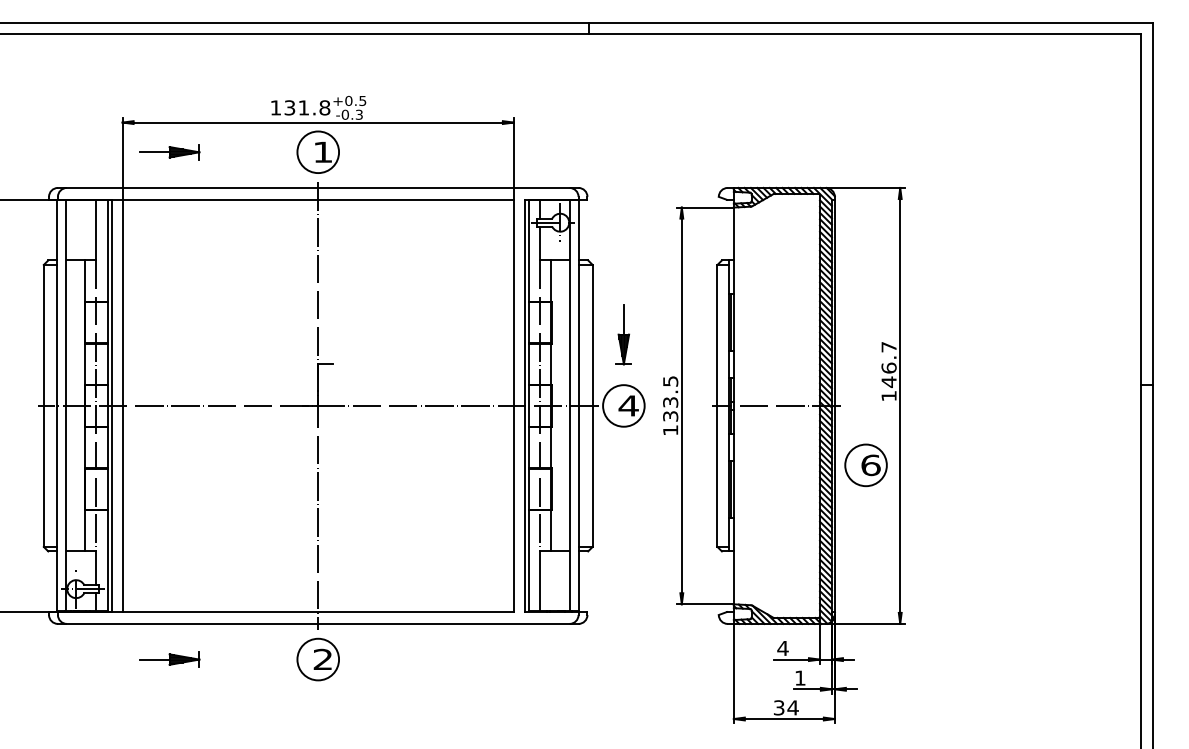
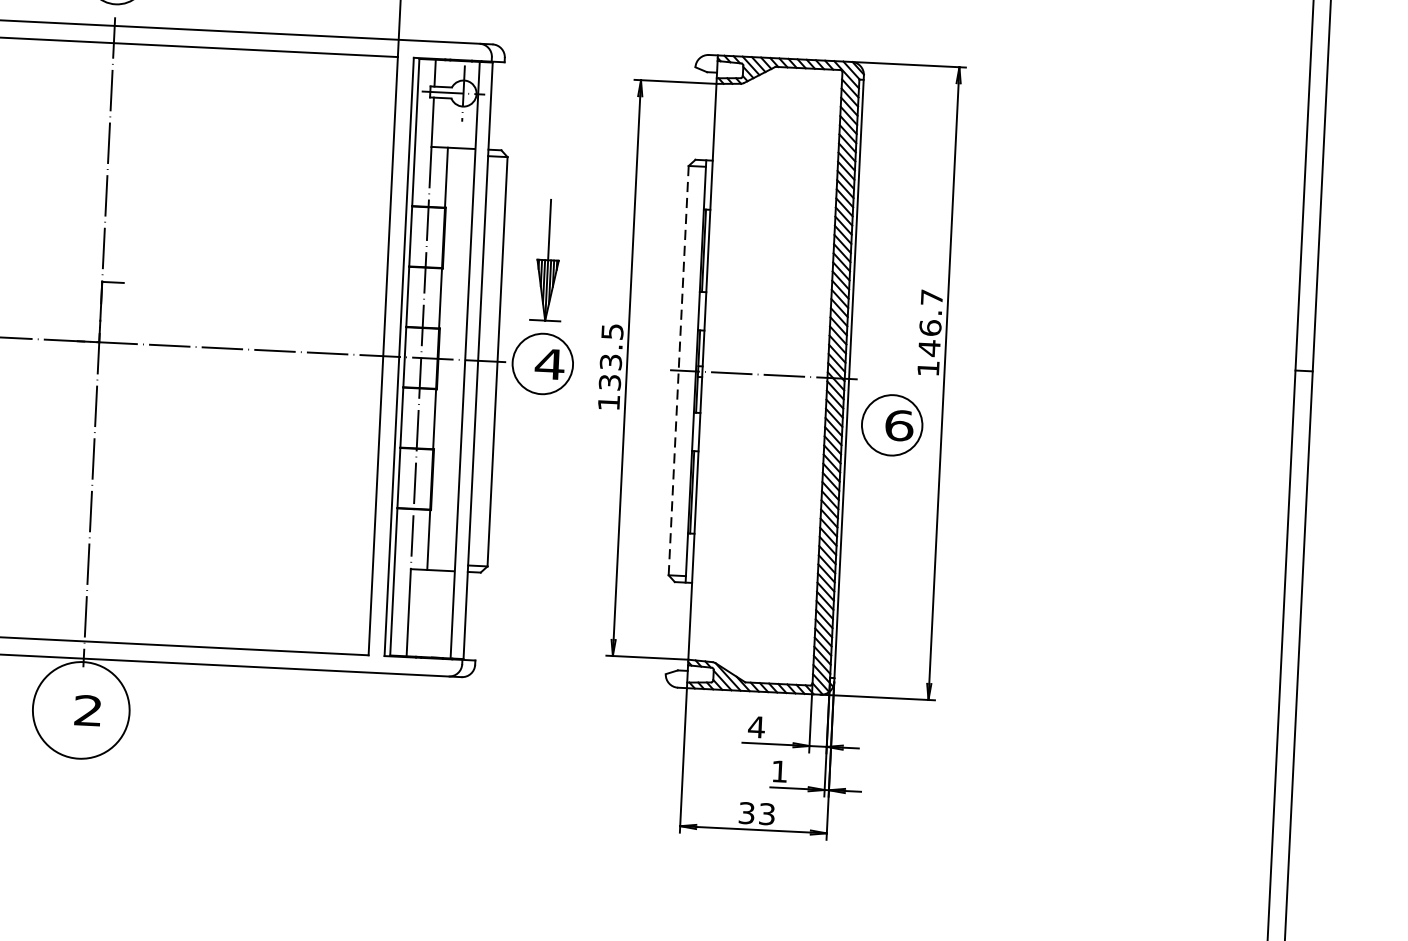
part: (623, 334) -> (547, 260), size x1.4
line: (717, 406) -> (678, 371), solid -> dashed
part: (865, 465) -> (891, 425), moved
circle: (318, 659) -> (81, 710), size x1.6
text: (792, 707) -> (766, 813), 34 -> 33

